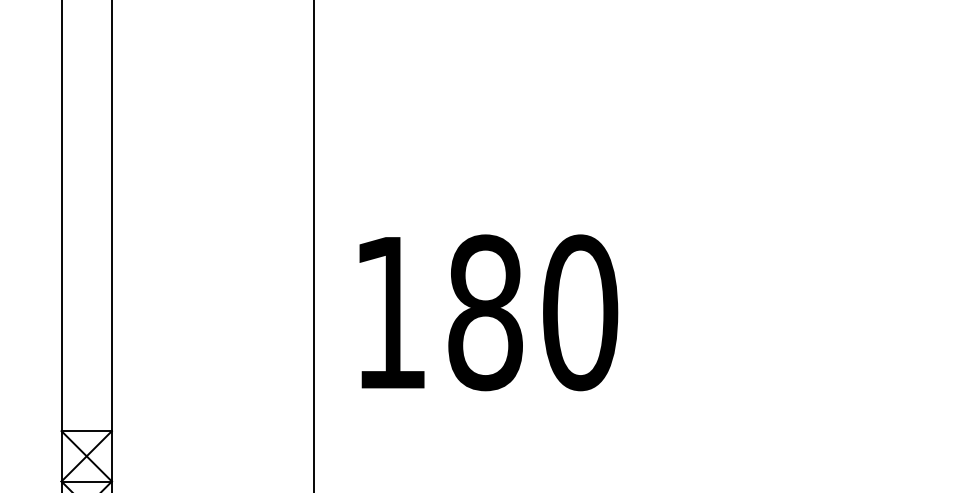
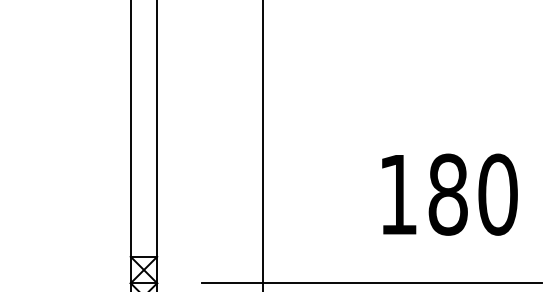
text: (487, 312) -> (449, 194), moved
line: (520, 481) -> (371, 283), added

